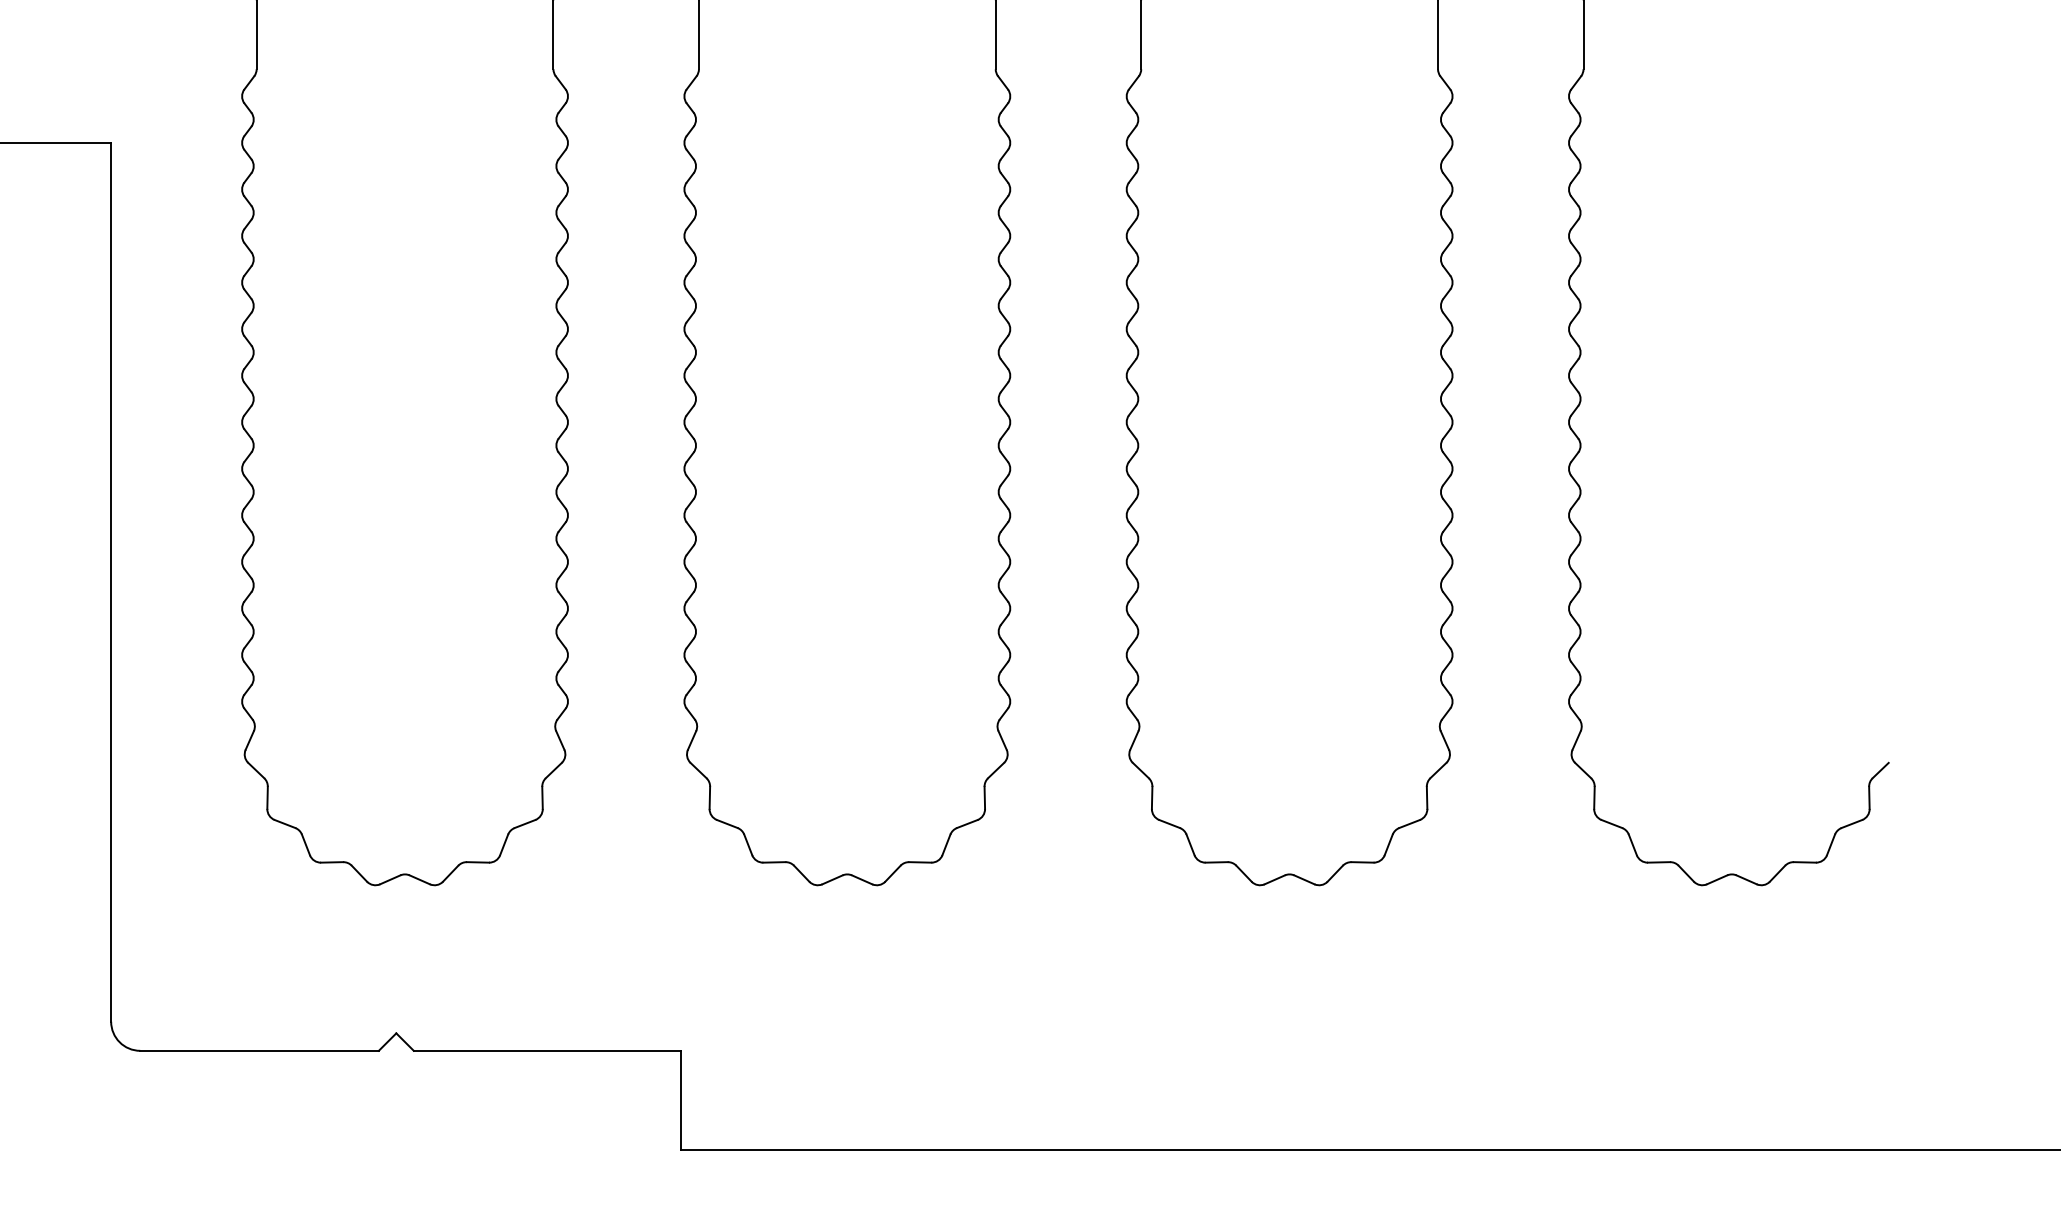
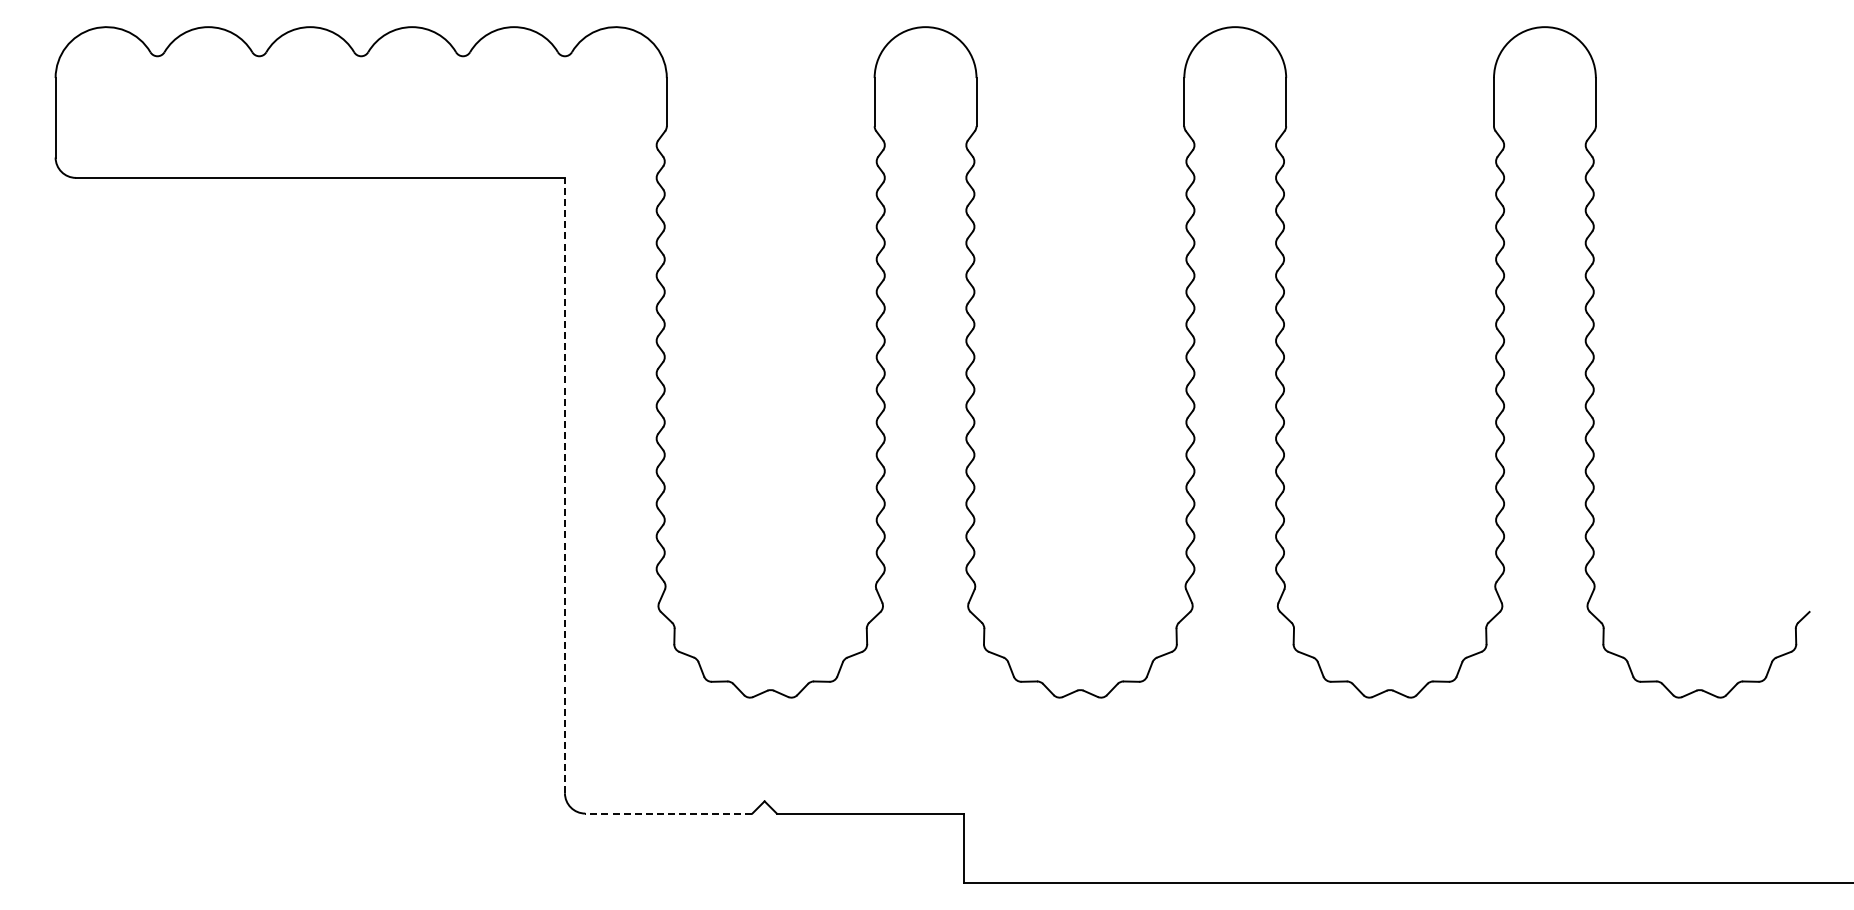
line: (110, 582) -> (564, 485), solid -> dashed
line: (259, 1050) -> (668, 813), solid -> dashed

